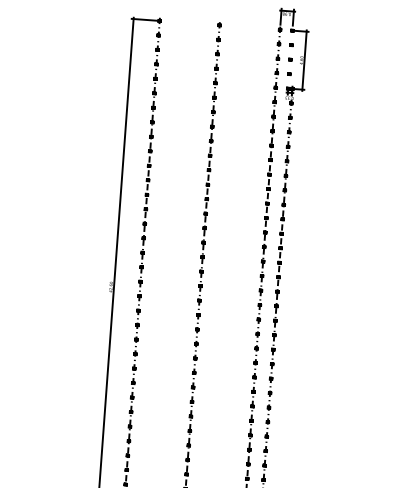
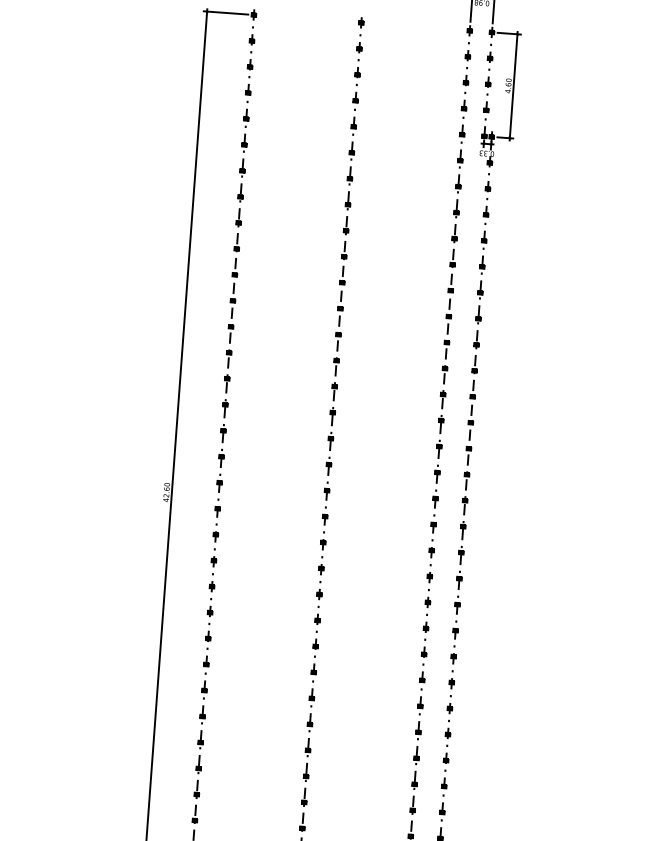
line: (290, 57) -> (488, 80), added

